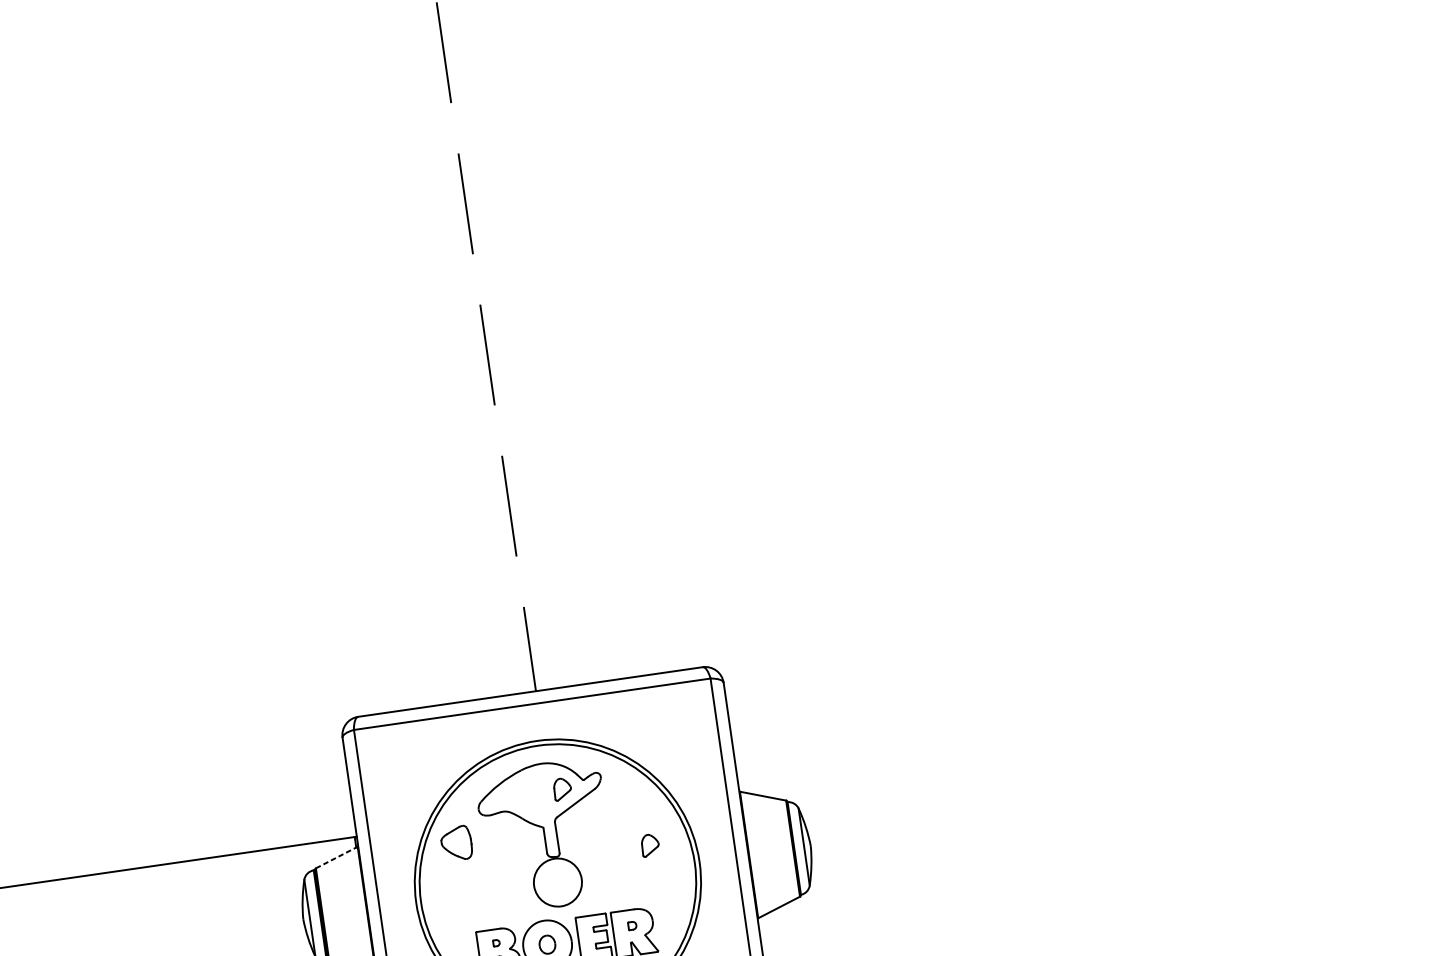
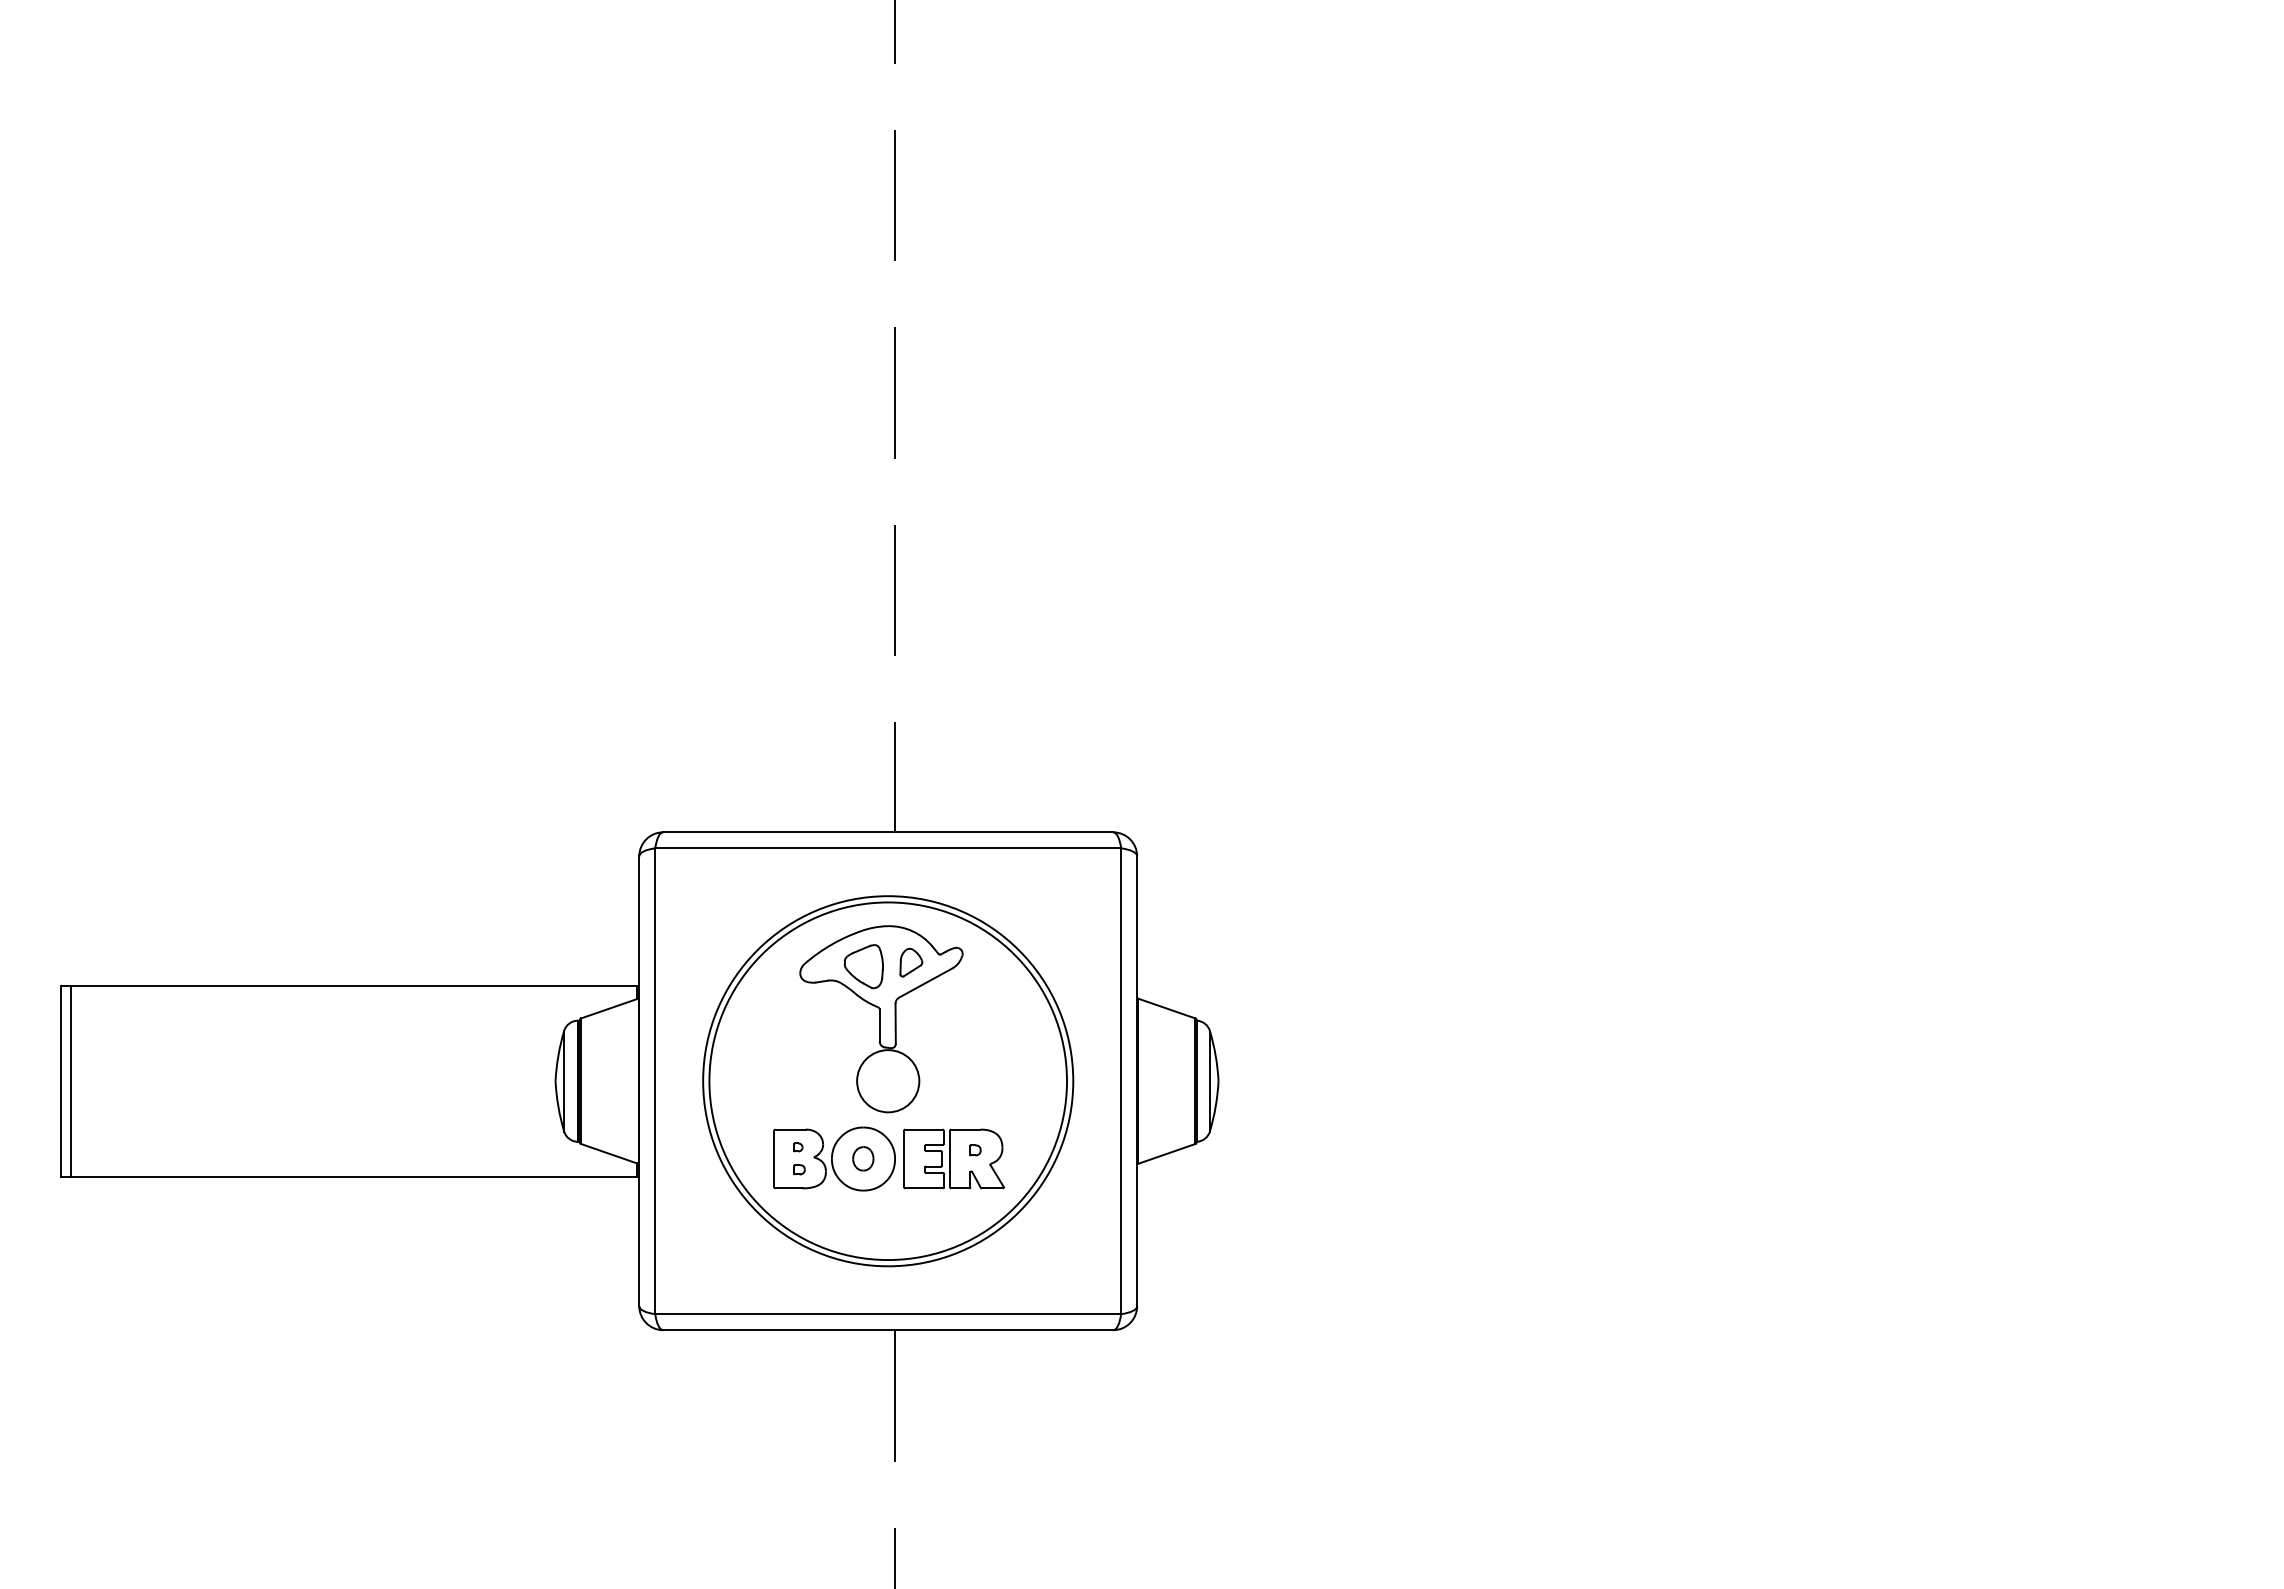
part: (456, 843) -> (863, 966), moved
part: (650, 845) -> (1013, 1050), removed
line: (337, 857) -> (610, 1008), dashed -> solid

